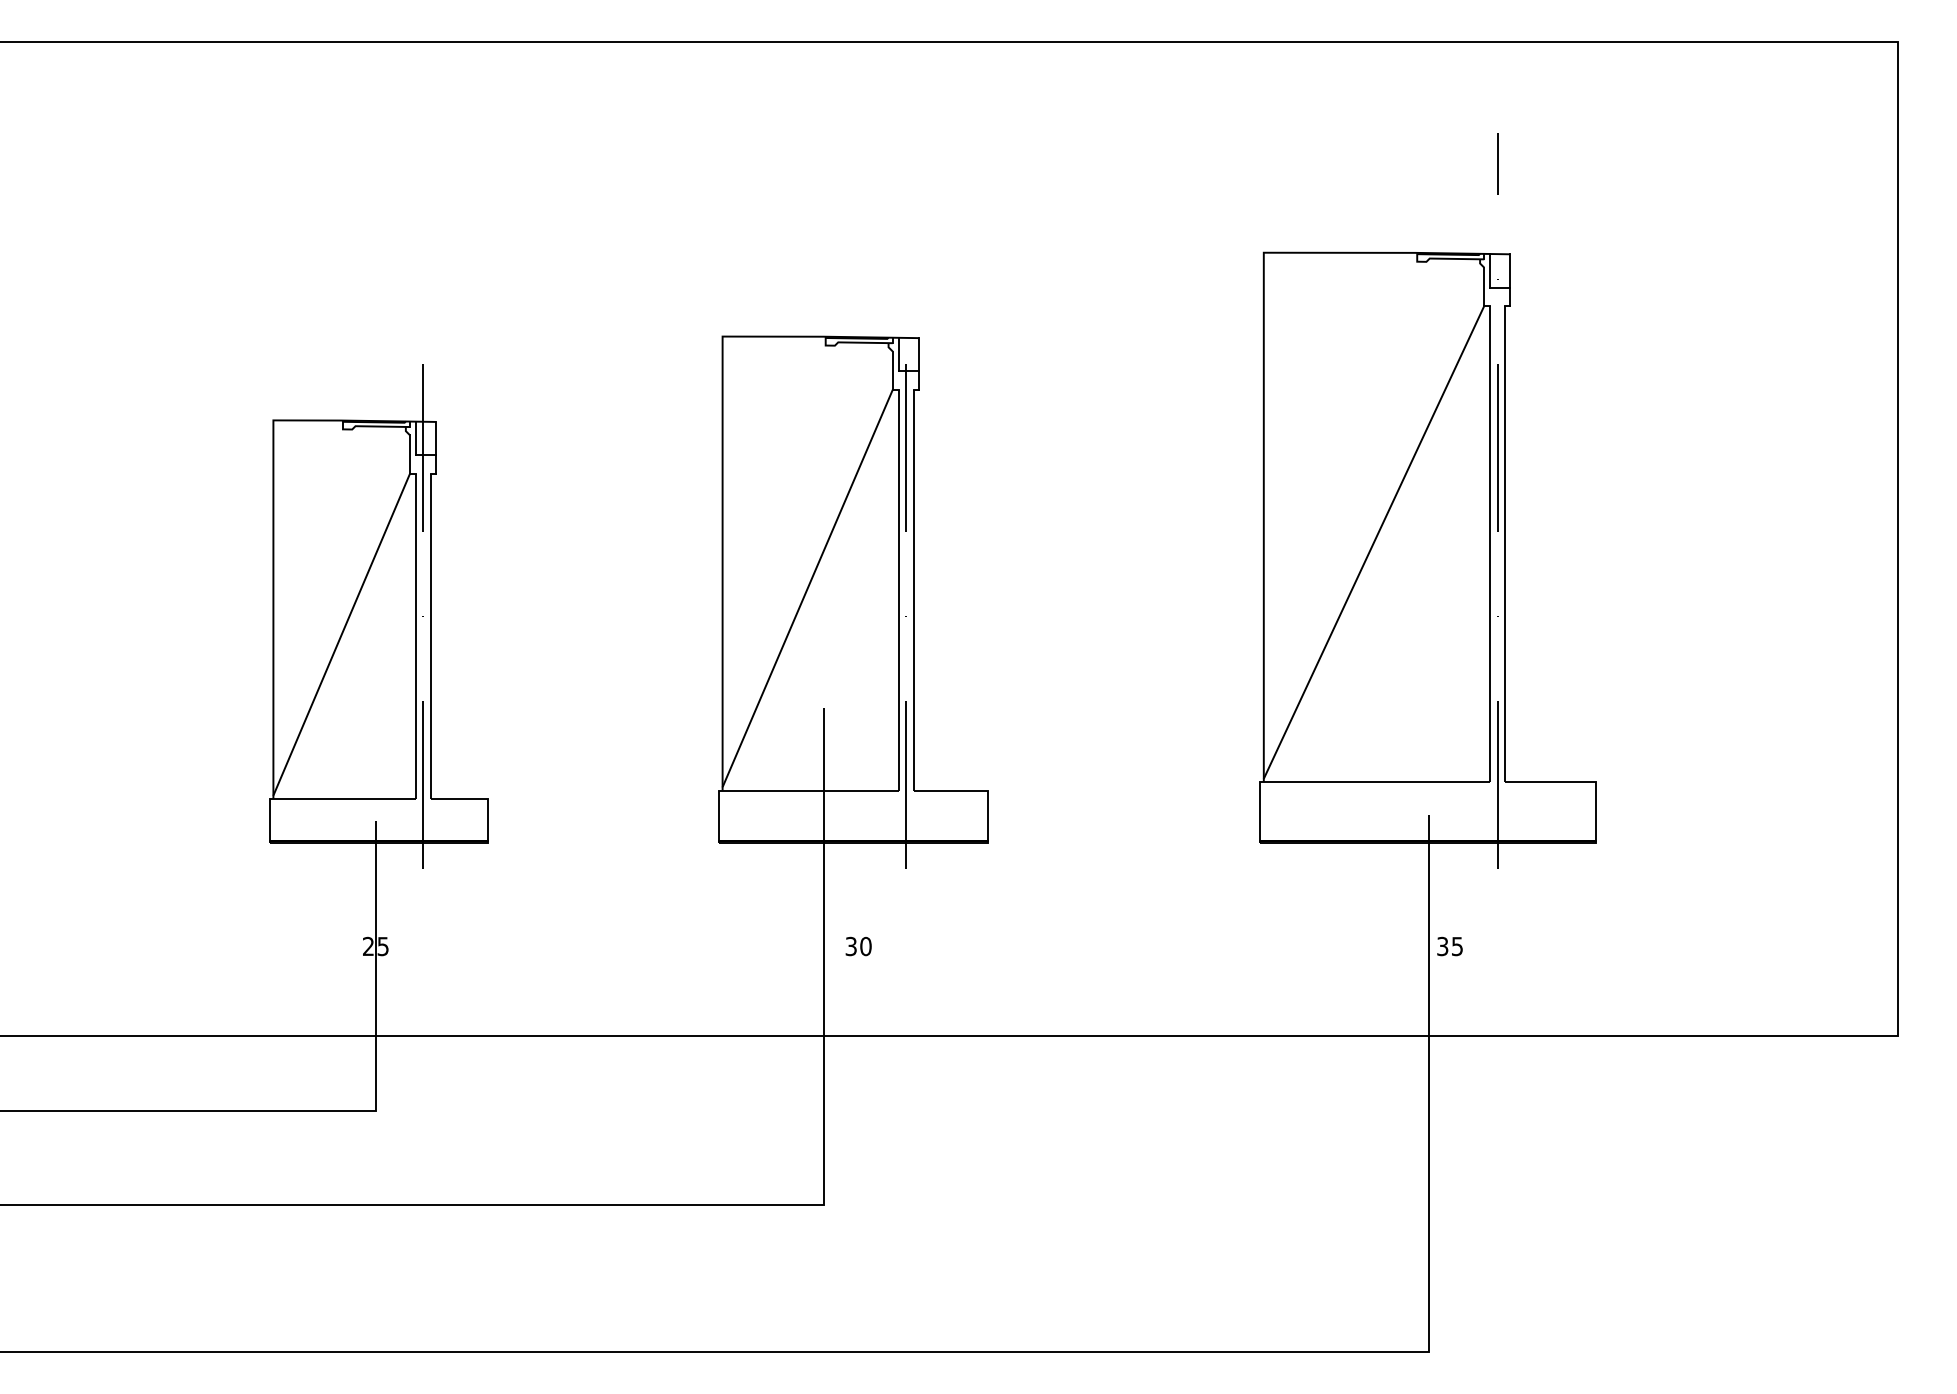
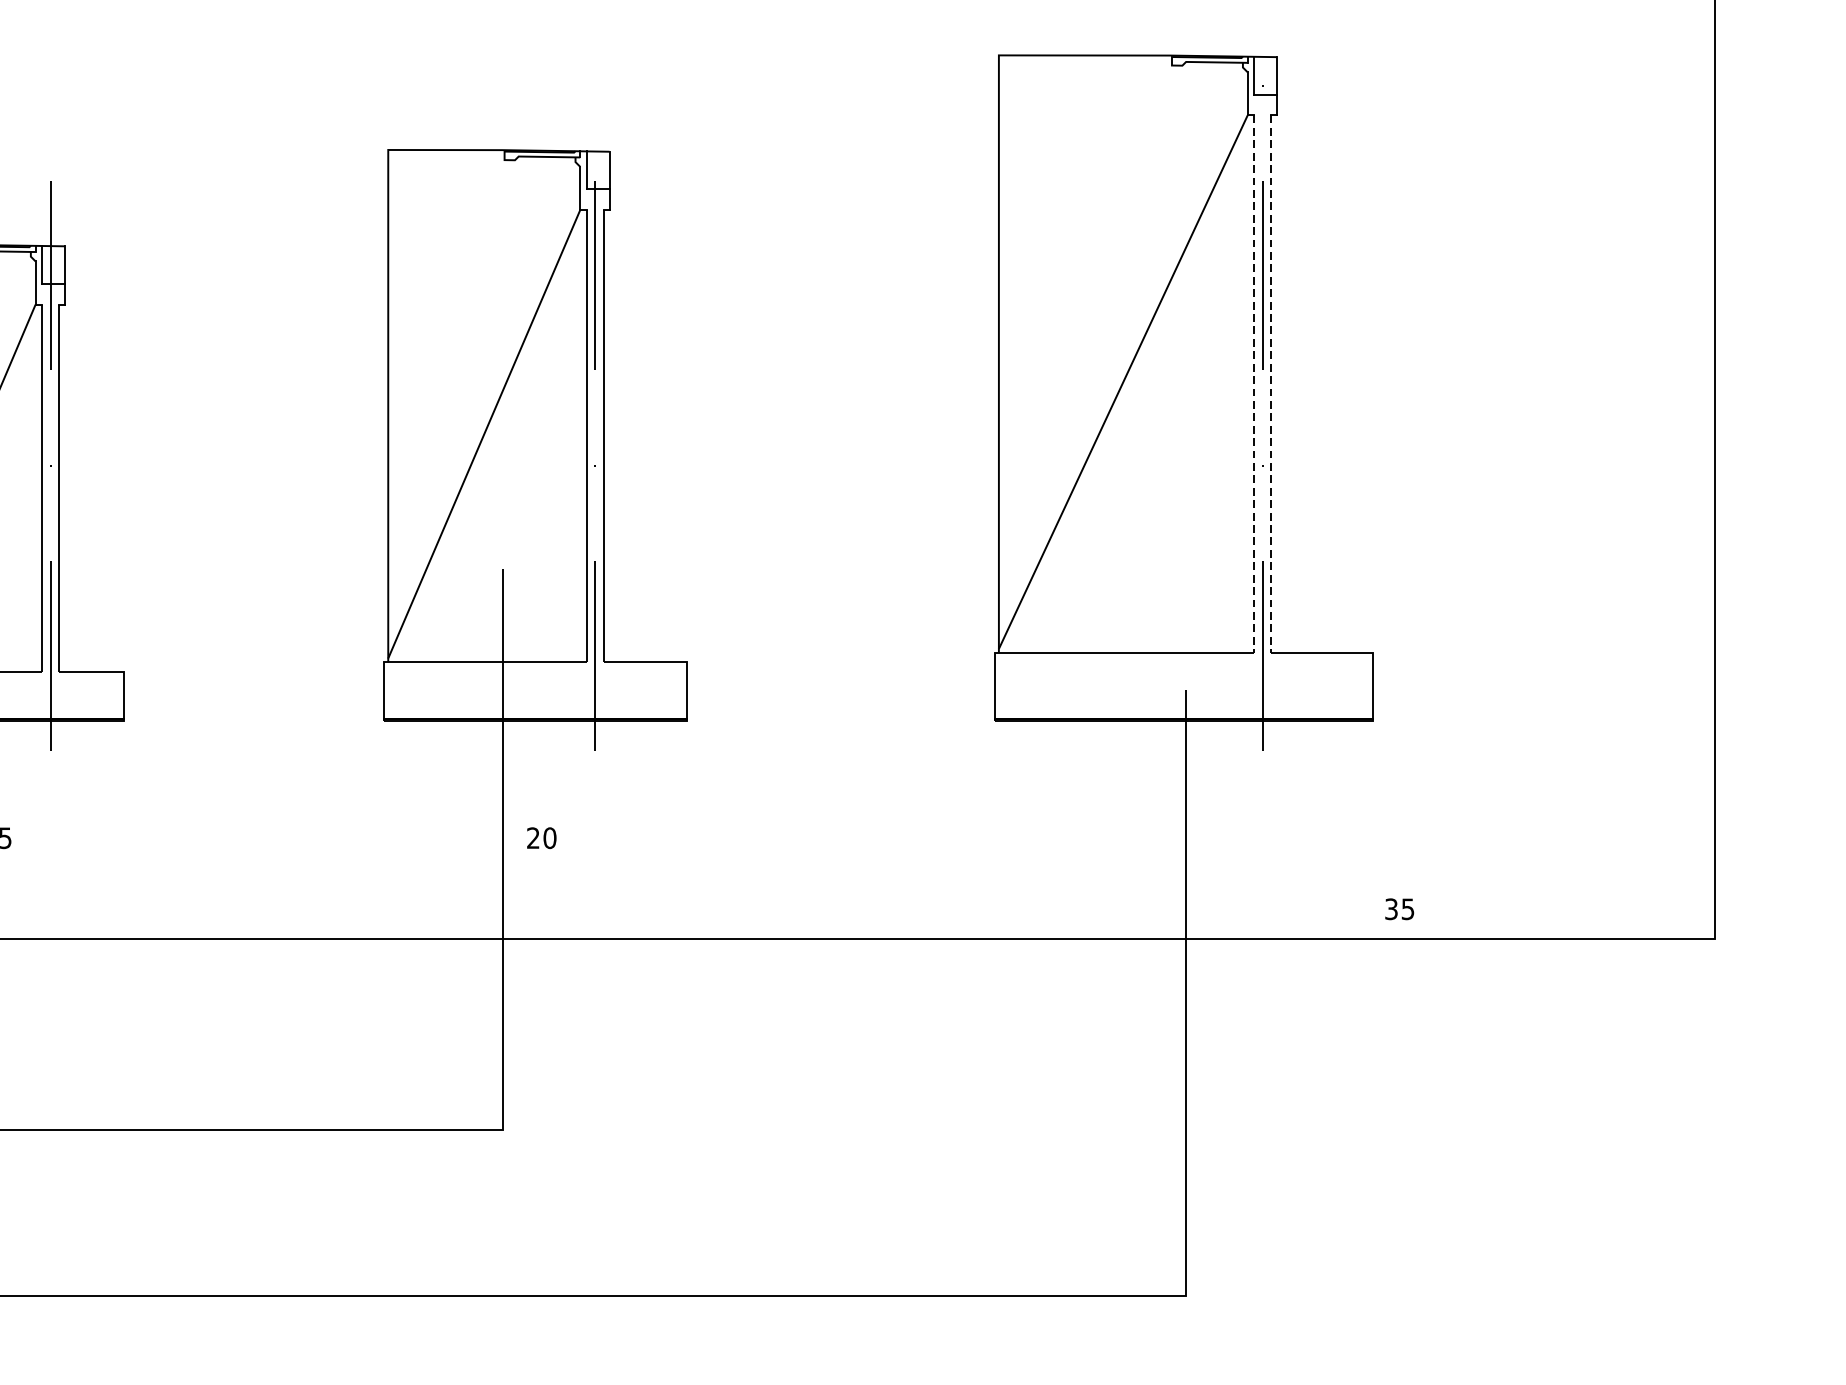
line: (1490, 544) -> (1254, 384), solid -> dashed
line: (1505, 544) -> (1271, 384), solid -> dashed
text: (850, 946) -> (532, 838), 30 -> 20
text: (1449, 946) -> (1399, 909), moved

